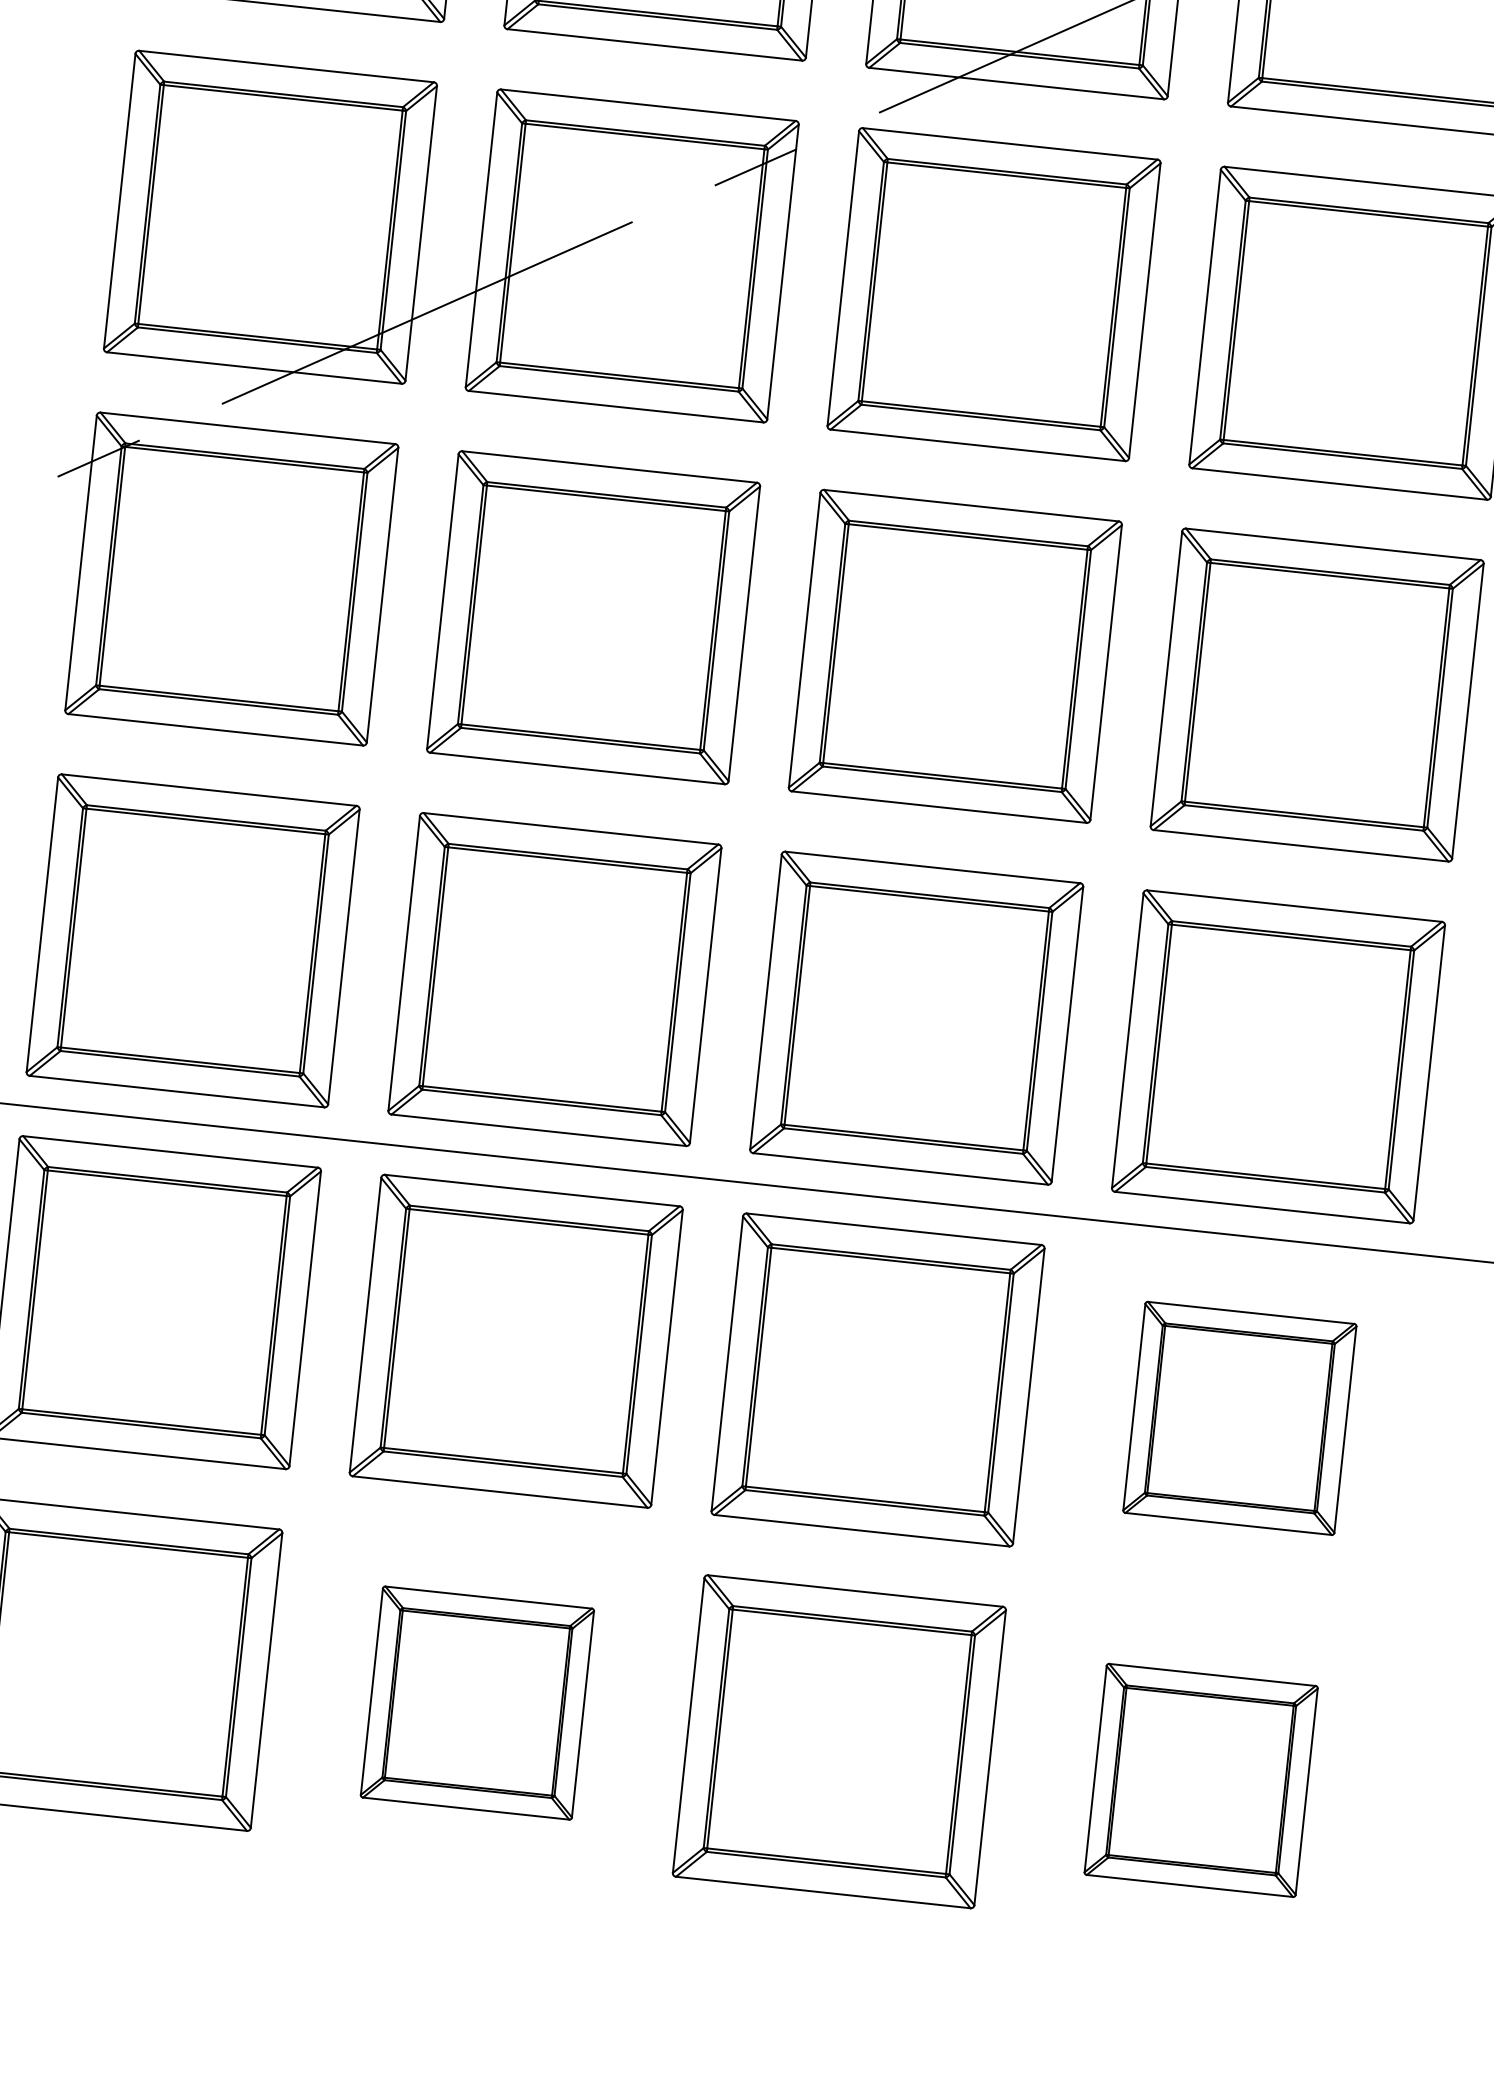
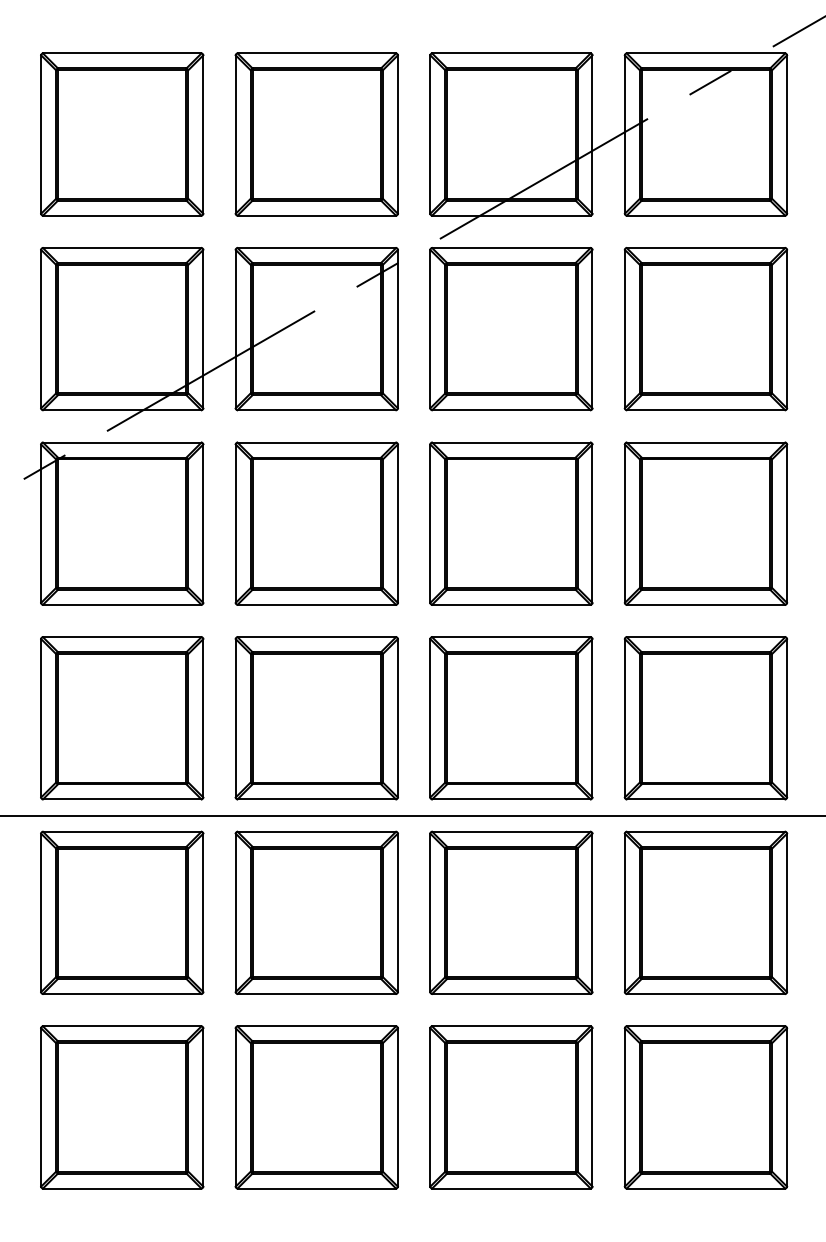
part: (1239, 1417) -> (705, 912), size x1.43
part: (477, 1703) -> (316, 1107), size x1.43
part: (1200, 1780) -> (705, 1107), size x1.43

